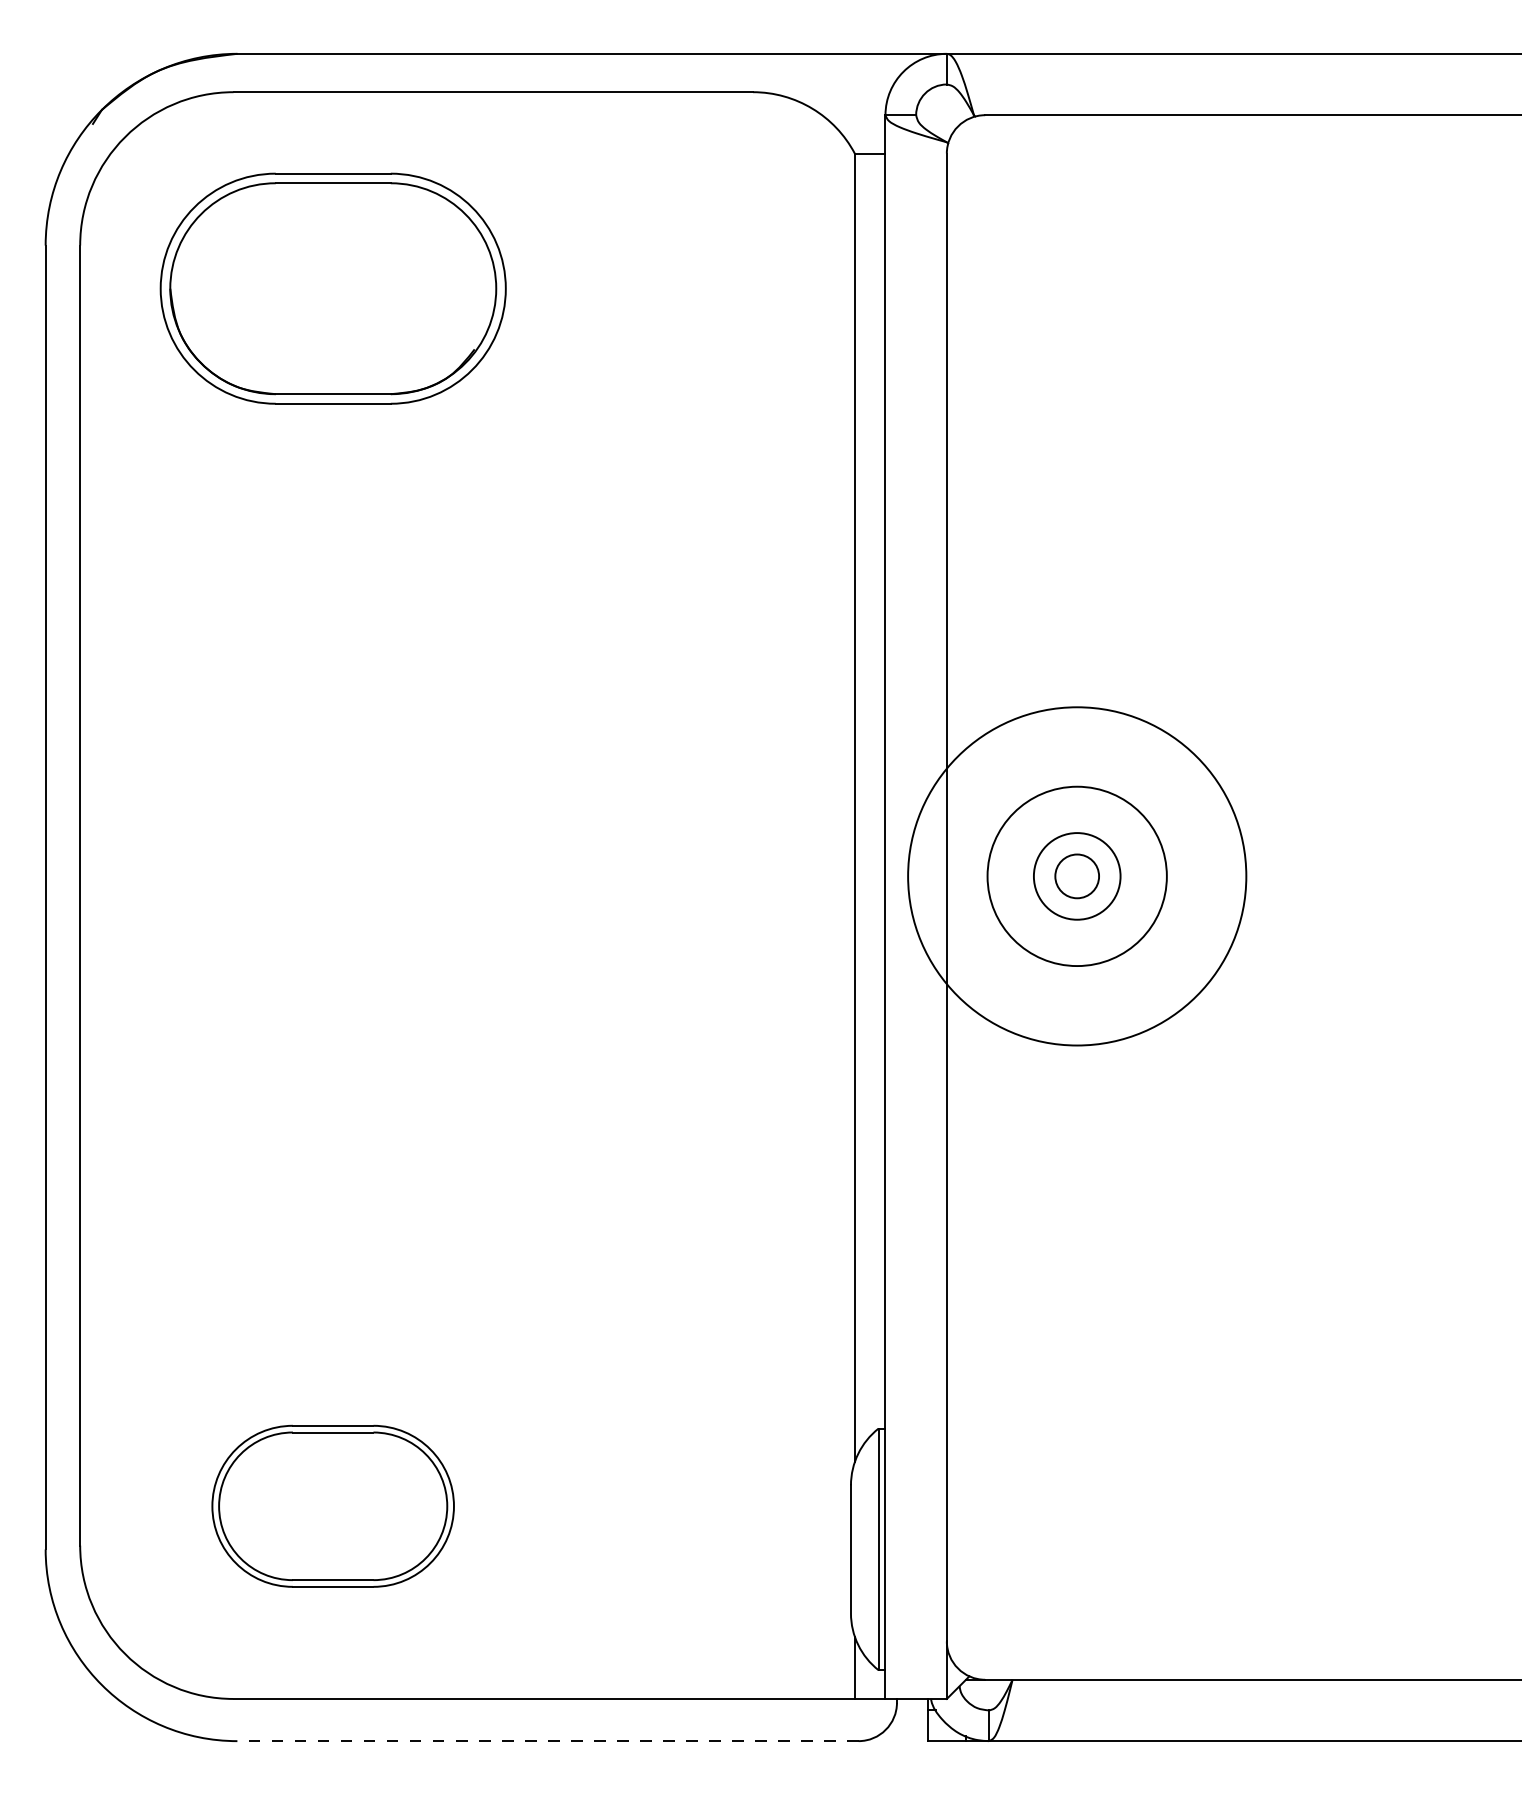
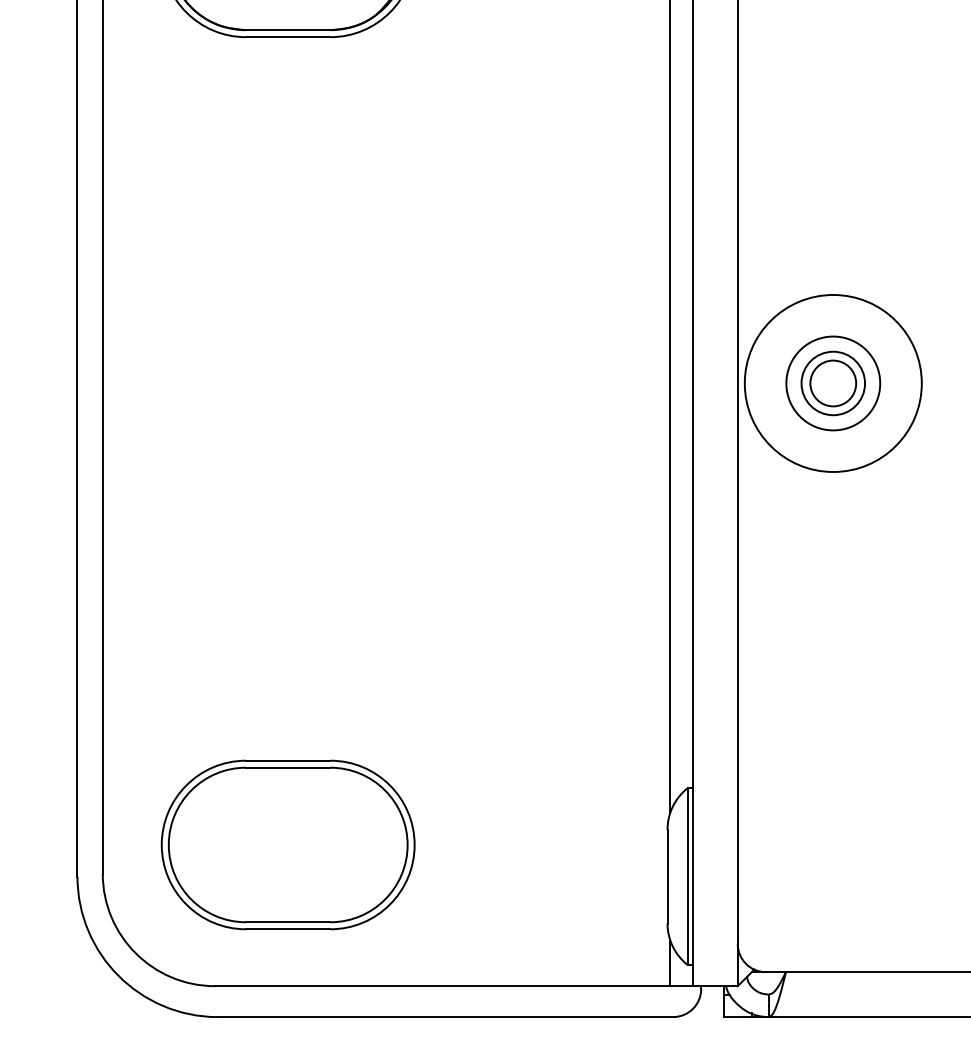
circle: (1076, 876) -> (832, 383), size x1.43
circle: (1077, 876) -> (833, 383), size x0.71
circle: (1077, 876) -> (833, 383), size x0.71
part: (332, 1506) -> (287, 845), size x1.43
line: (548, 1741) -> (445, 1017), dashed -> solid

